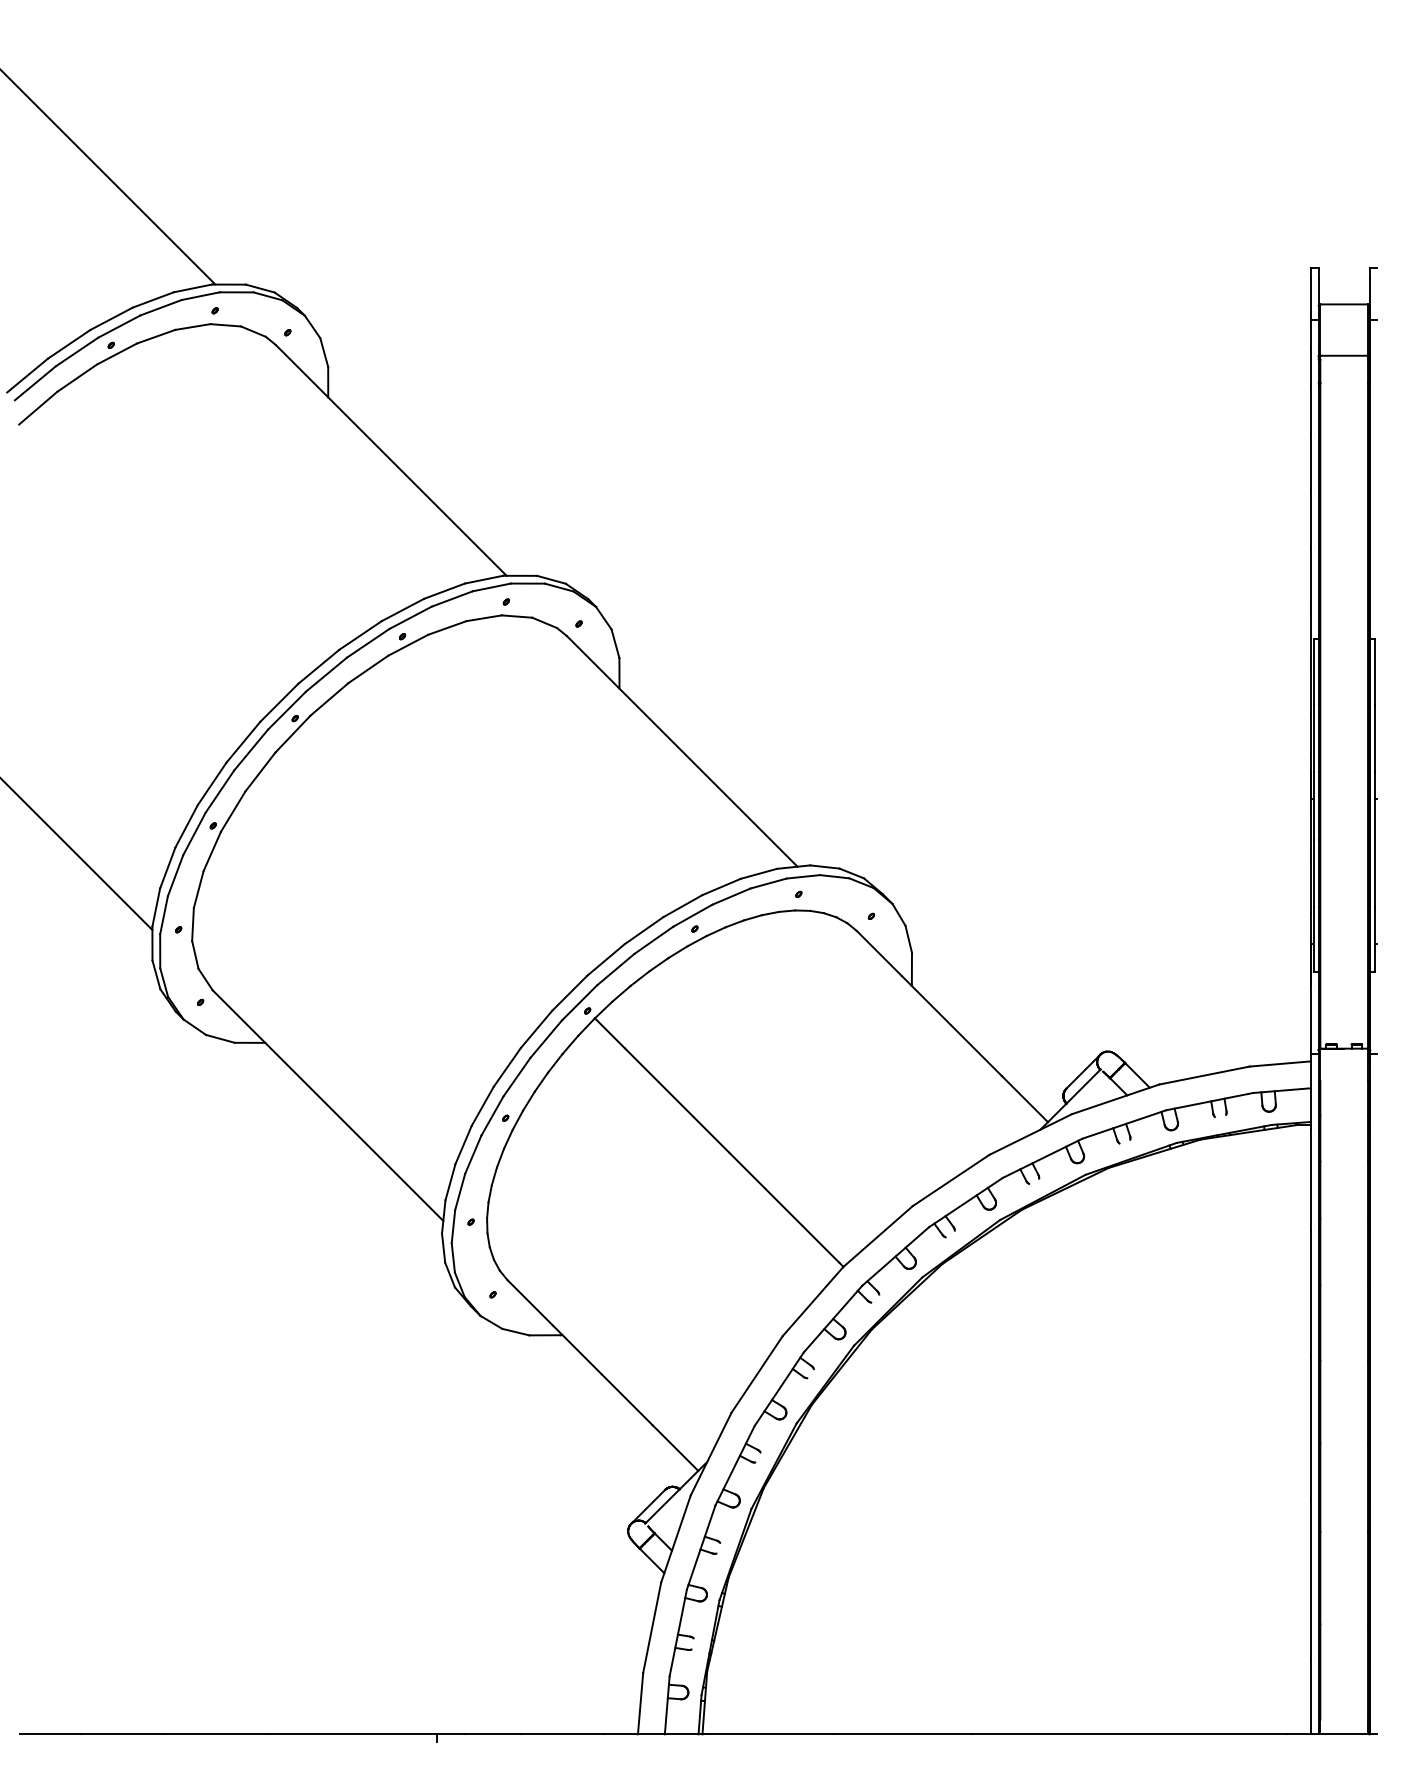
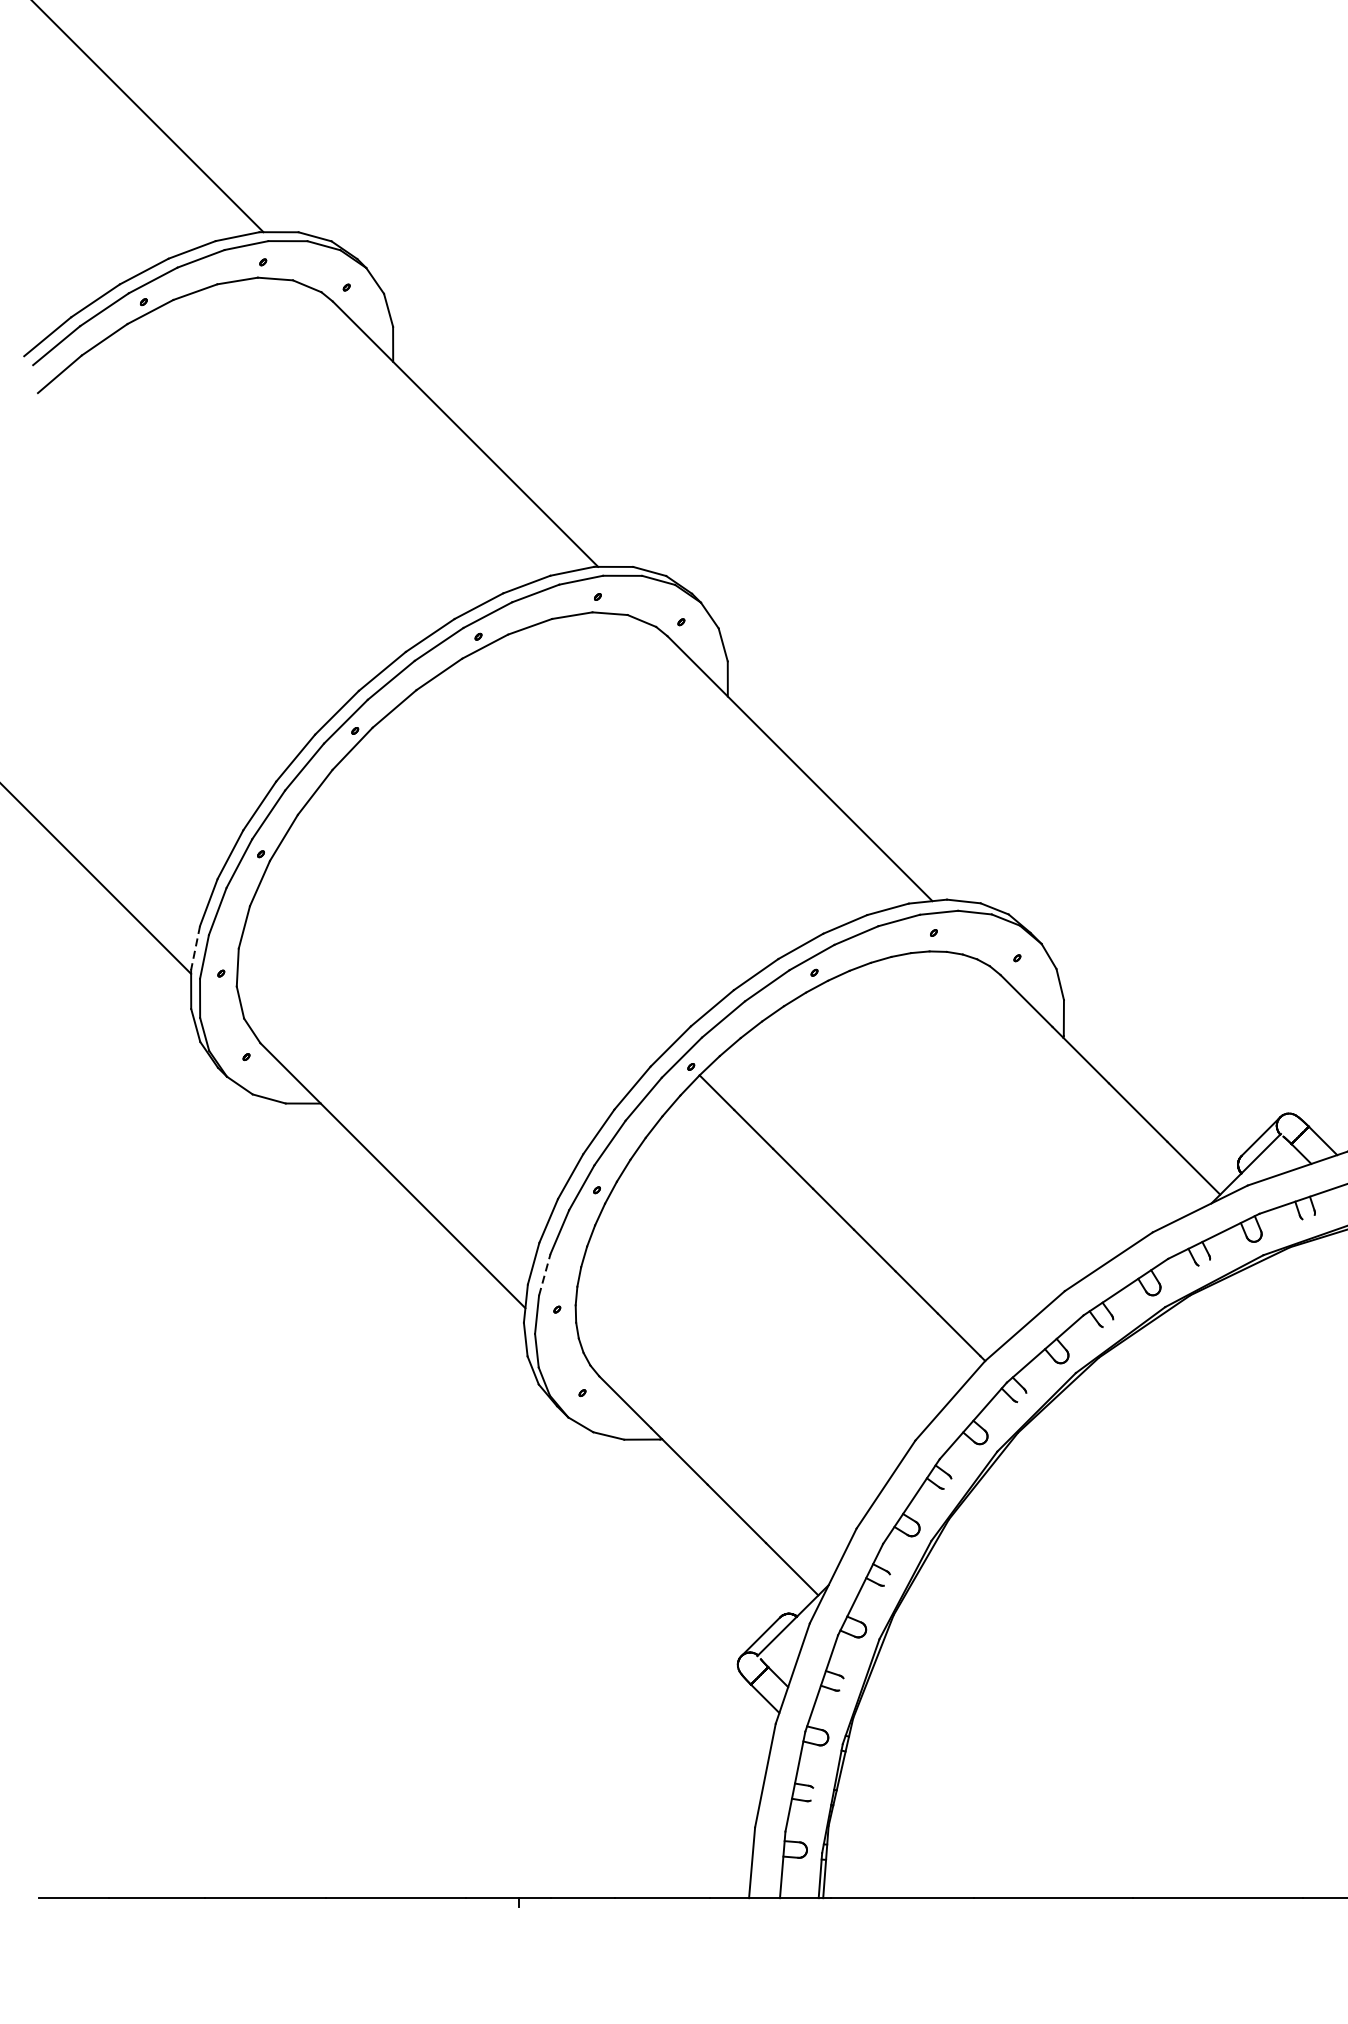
line: (156, 907) -> (195, 948), solid -> dashed
line: (460, 1191) -> (545, 1274), solid -> dashed

